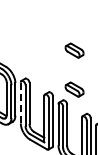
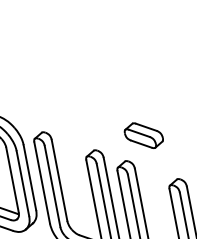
part: (74, 50) -> (128, 57), removed
line: (20, 103) -> (41, 183), dashed -> solid

